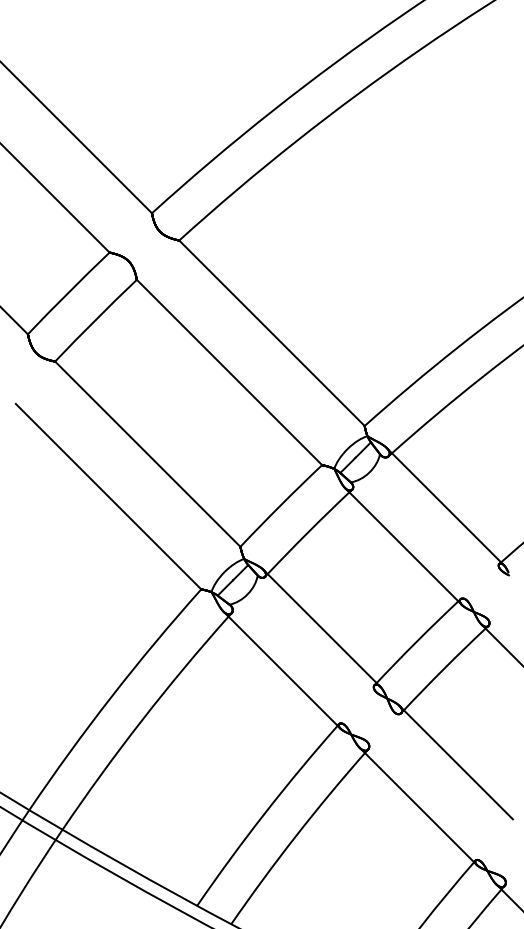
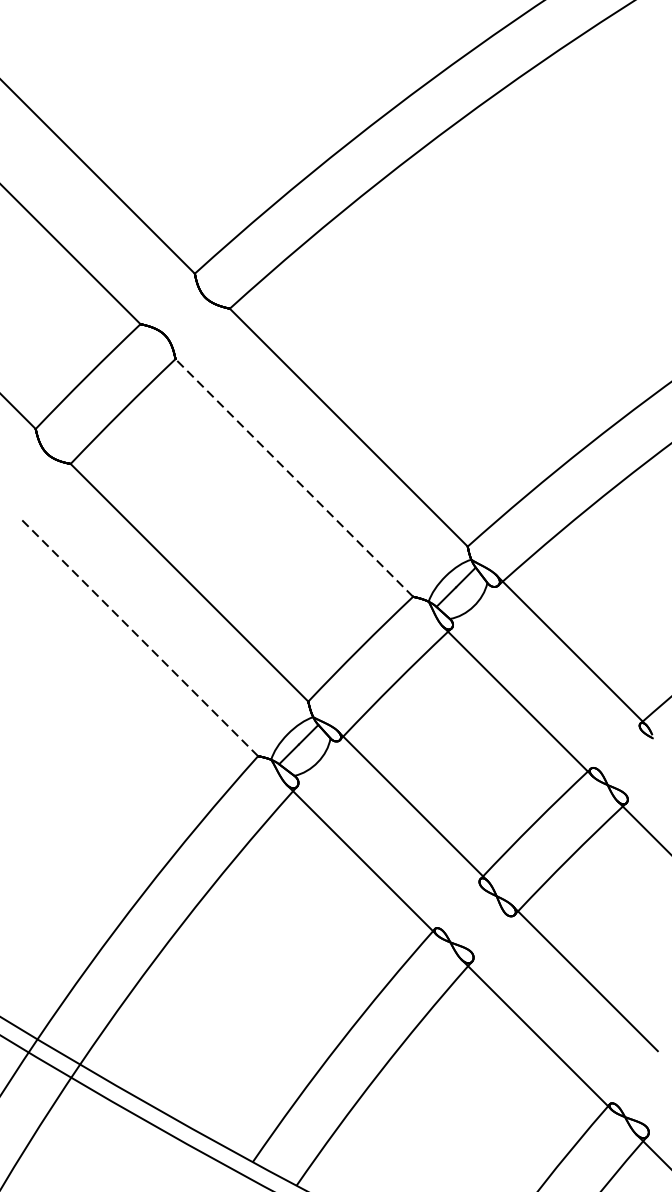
line: (229, 372) -> (294, 477), solid -> dashed
line: (108, 496) -> (139, 637), solid -> dashed

